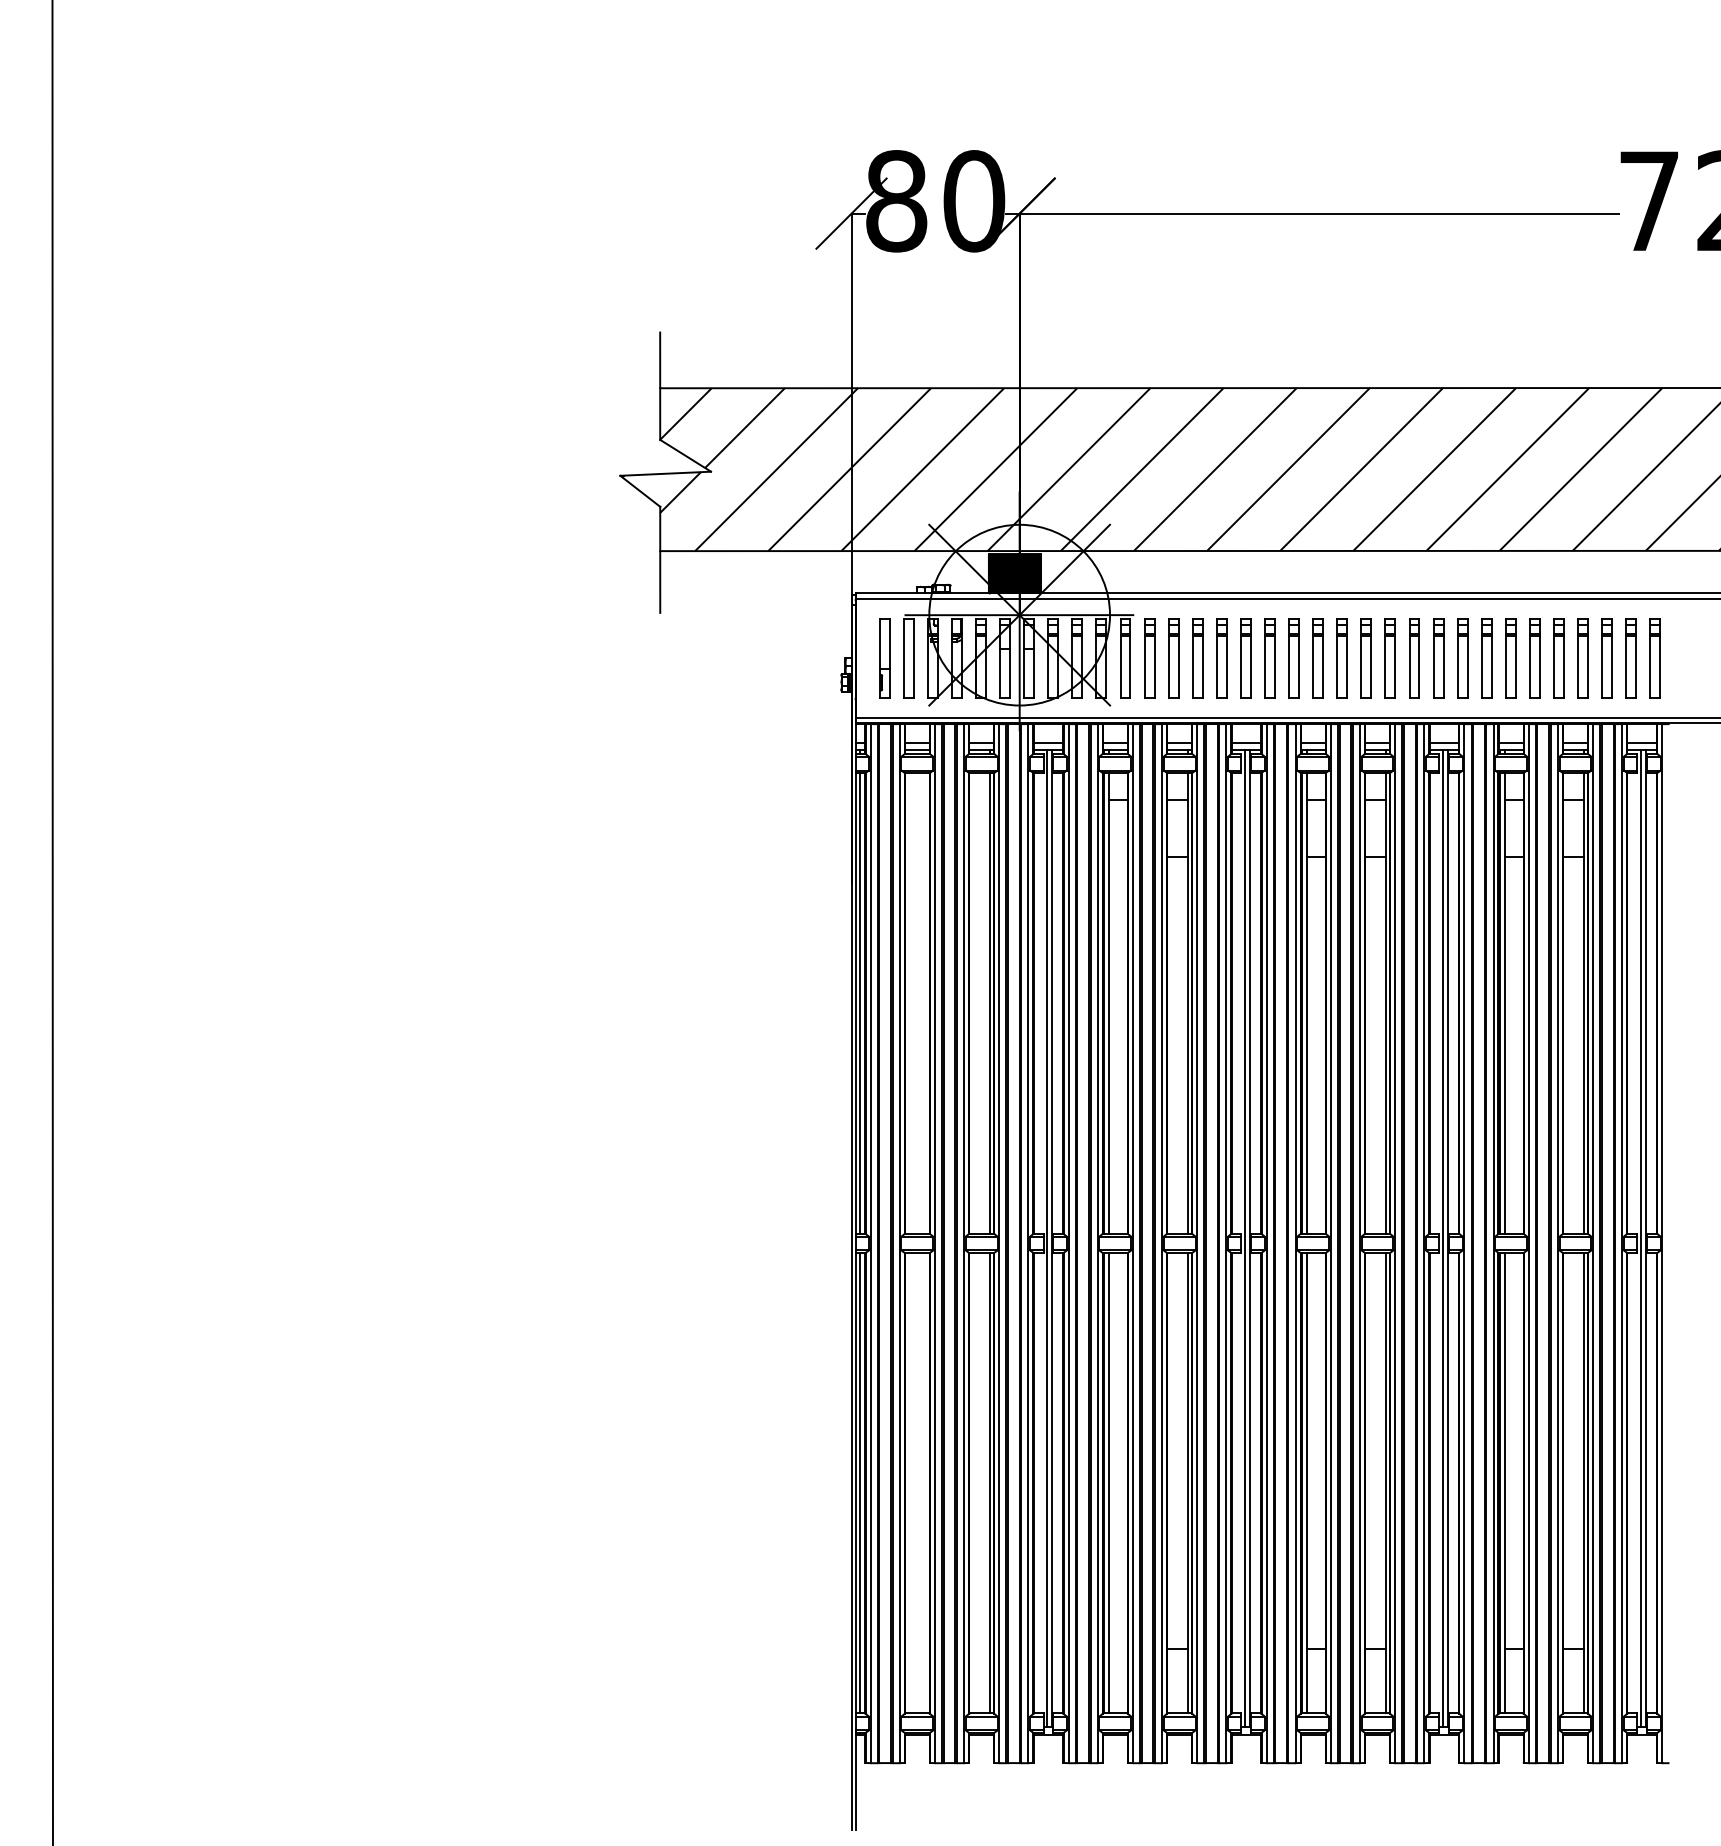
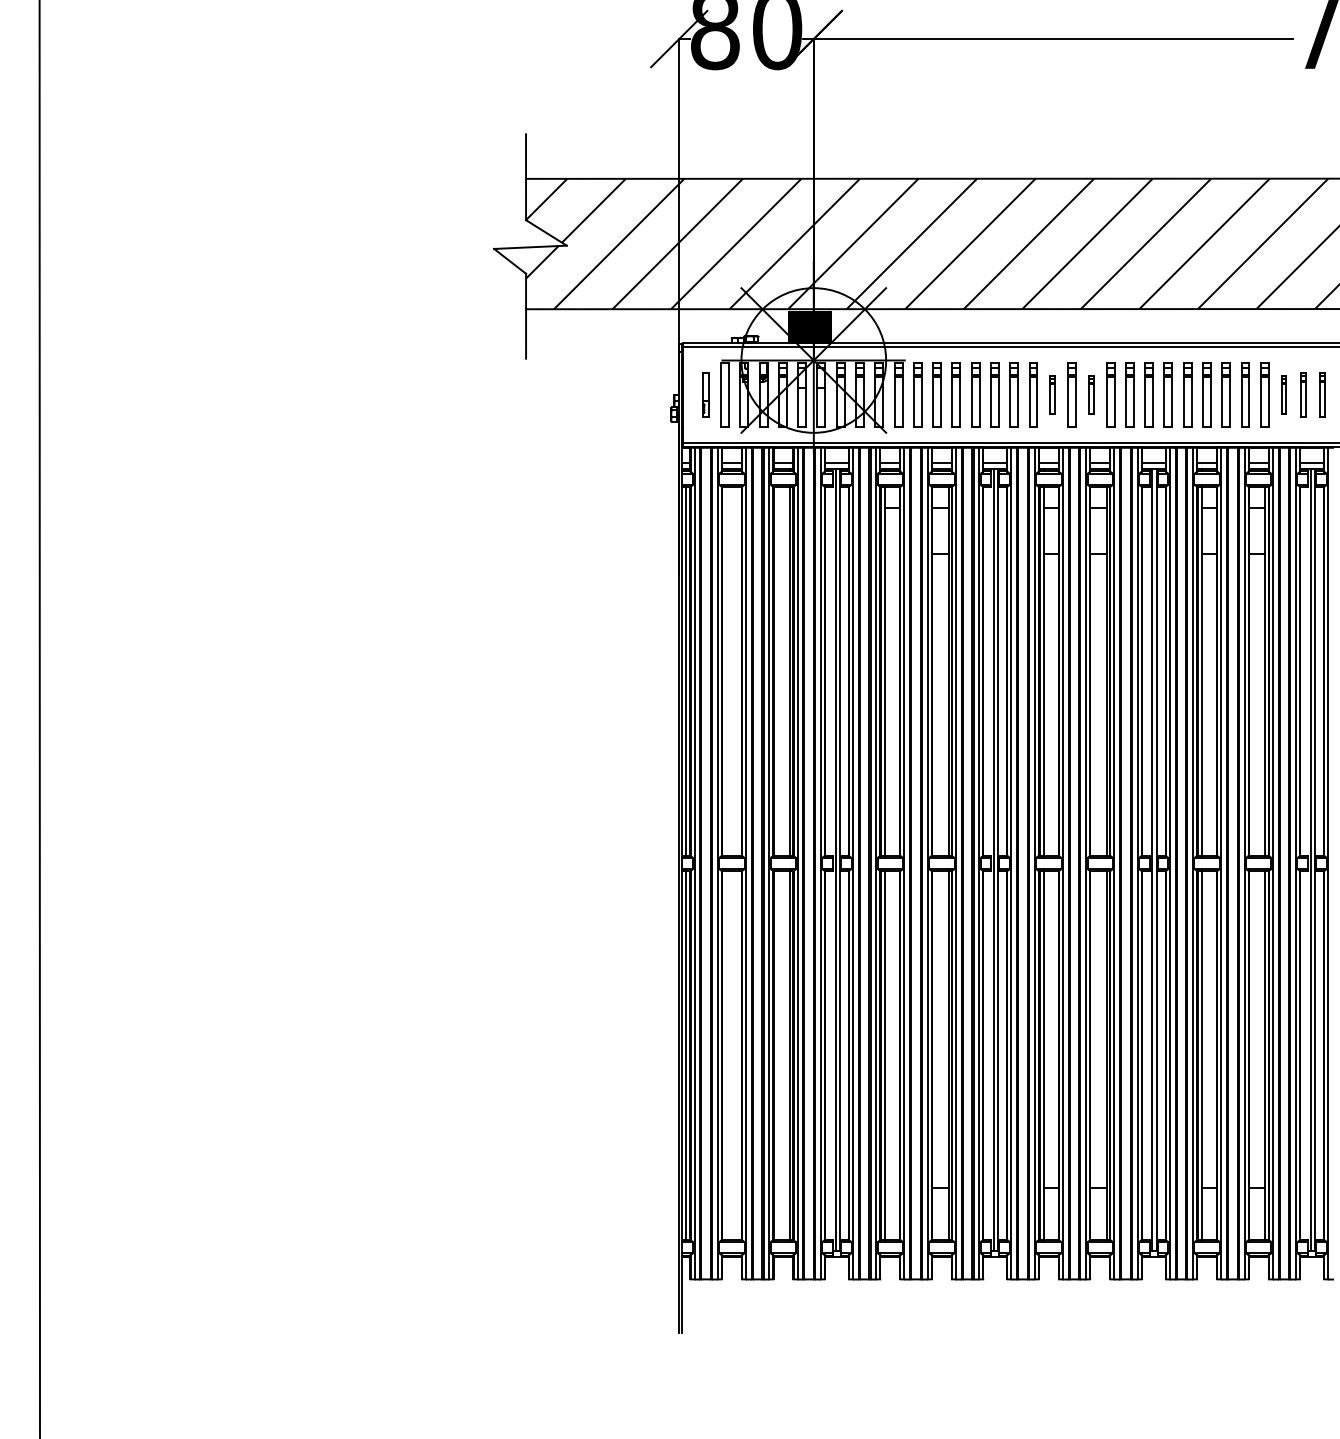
part: (884, 658) -> (705, 395), size x0.7
part: (1317, 658) -> (1052, 395), size x0.6
part: (1365, 658) -> (1090, 395), size x0.6
part: (1606, 658) -> (1283, 395), size x0.6
part: (1630, 658) -> (1302, 395), size x0.7
part: (1654, 658) -> (1321, 395), size x0.7

